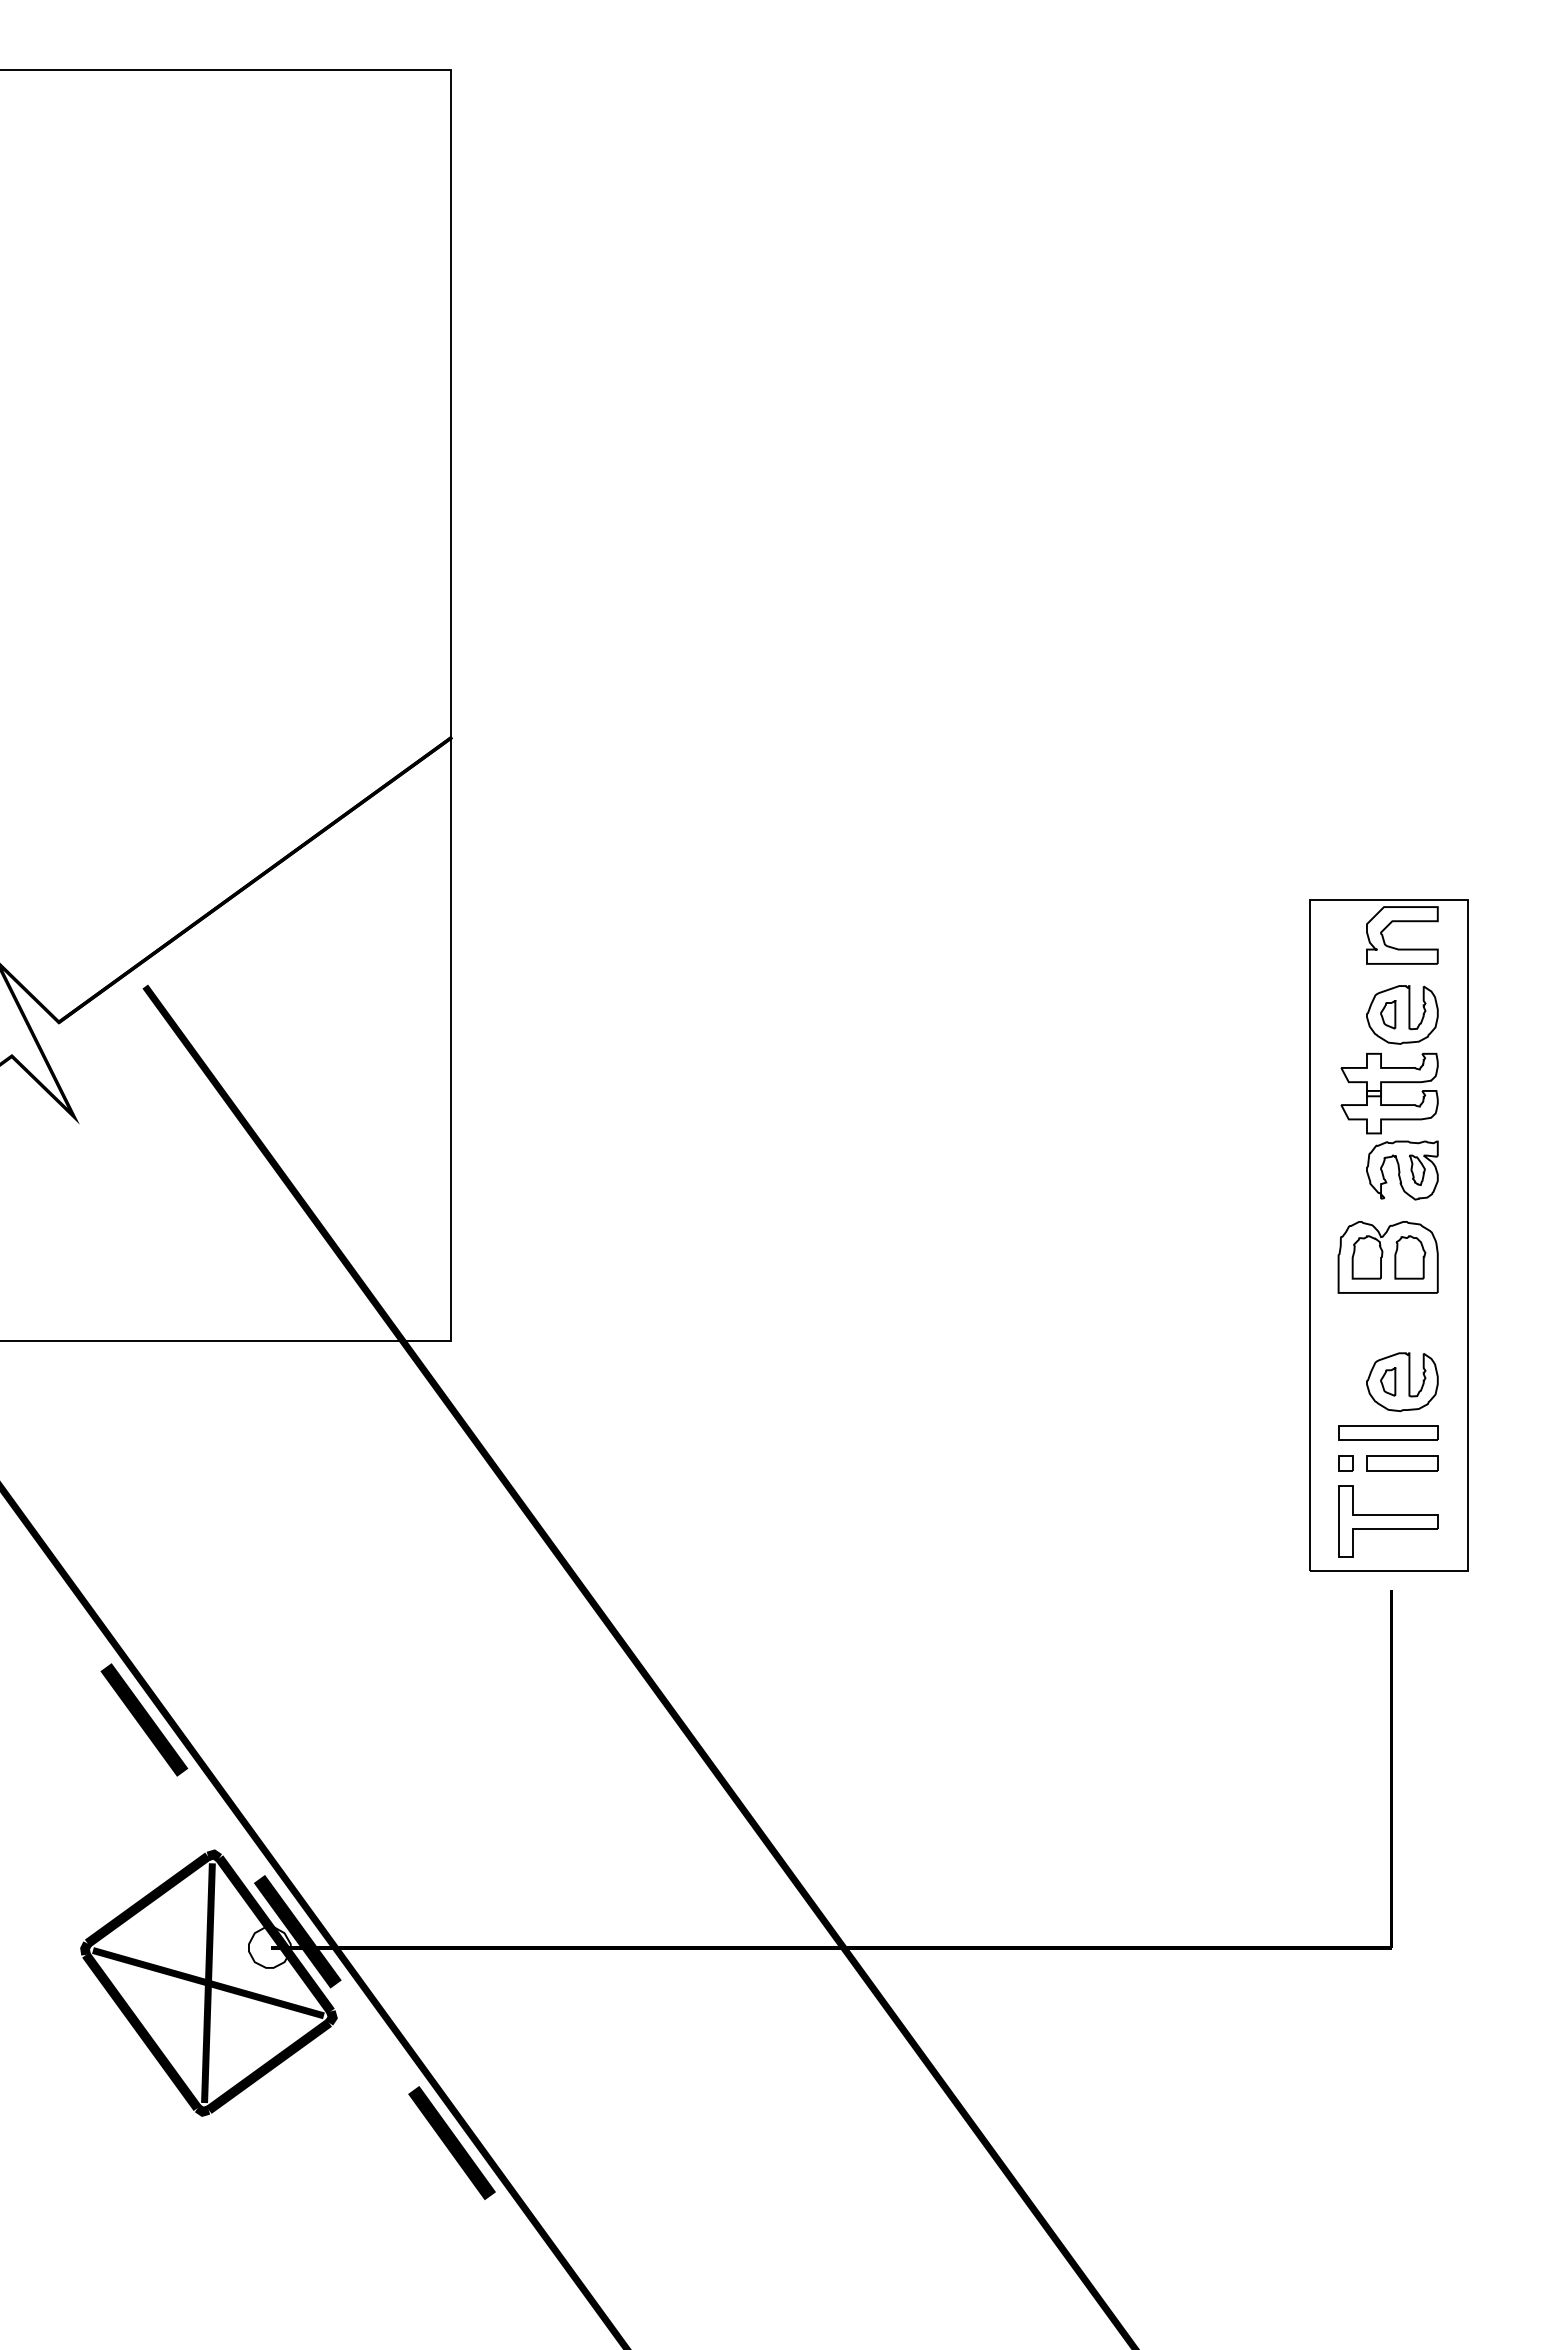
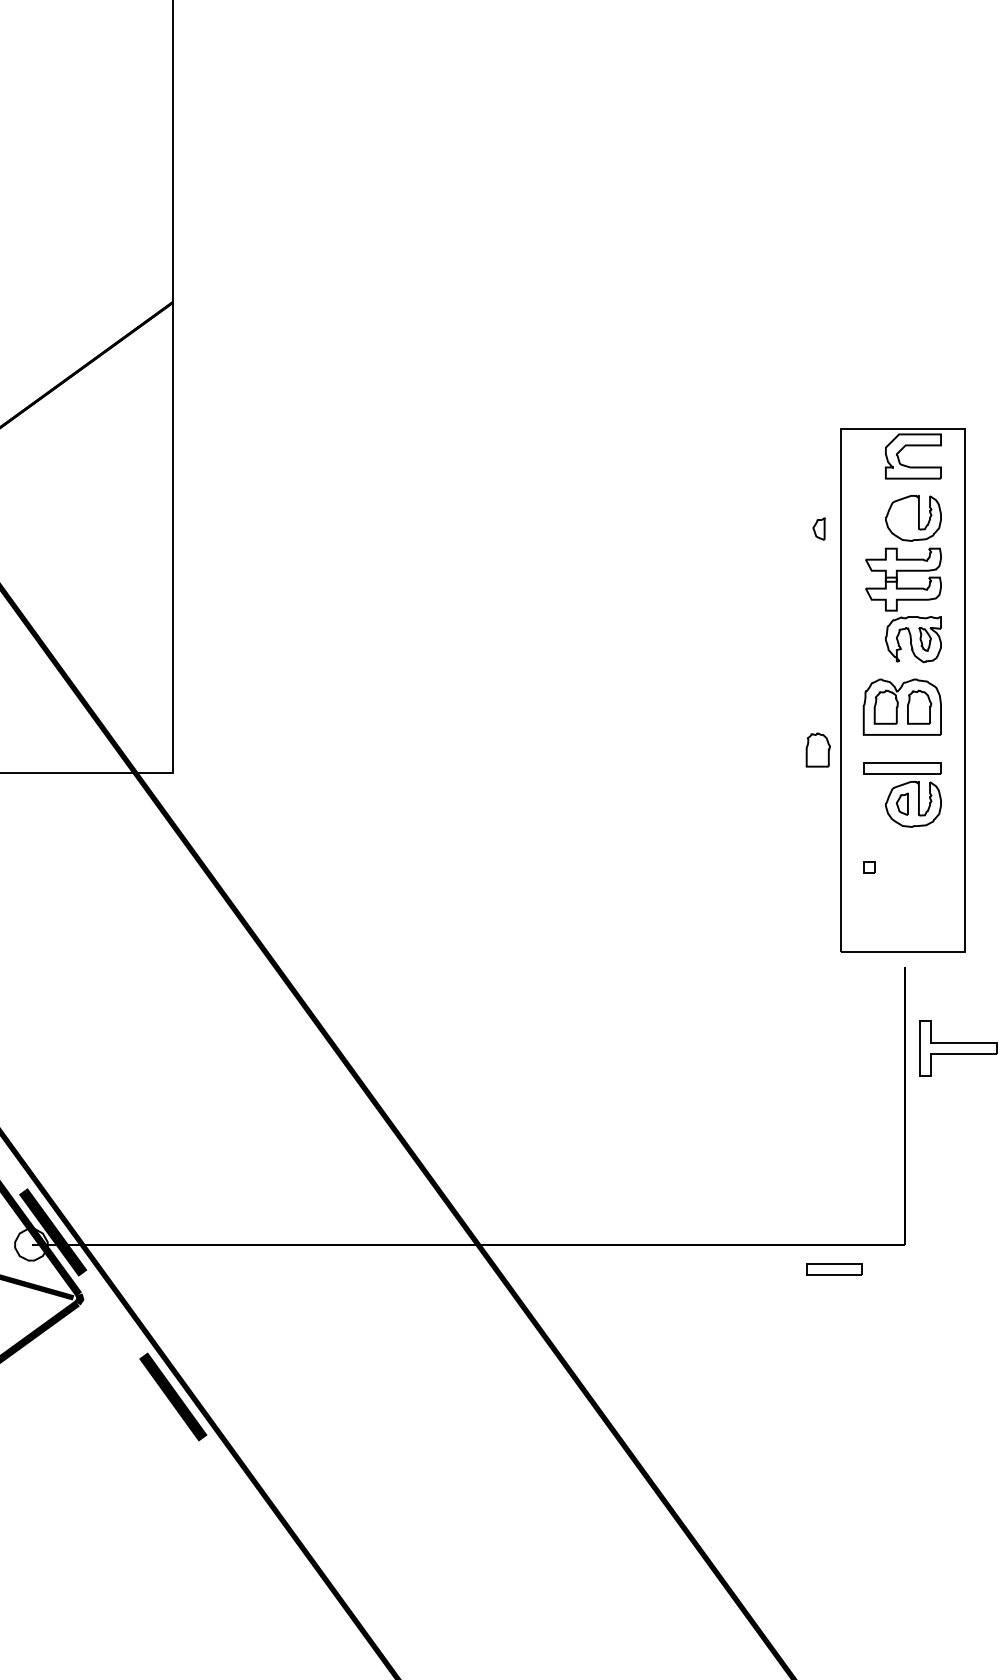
part: (1388, 1014) -> (819, 528), moved
part: (1280, 1312) -> (818, 750), added
part: (1388, 1432) -> (902, 768), moved
part: (1402, 1463) -> (834, 1269), moved
part: (1388, 1521) -> (958, 1048), moved

